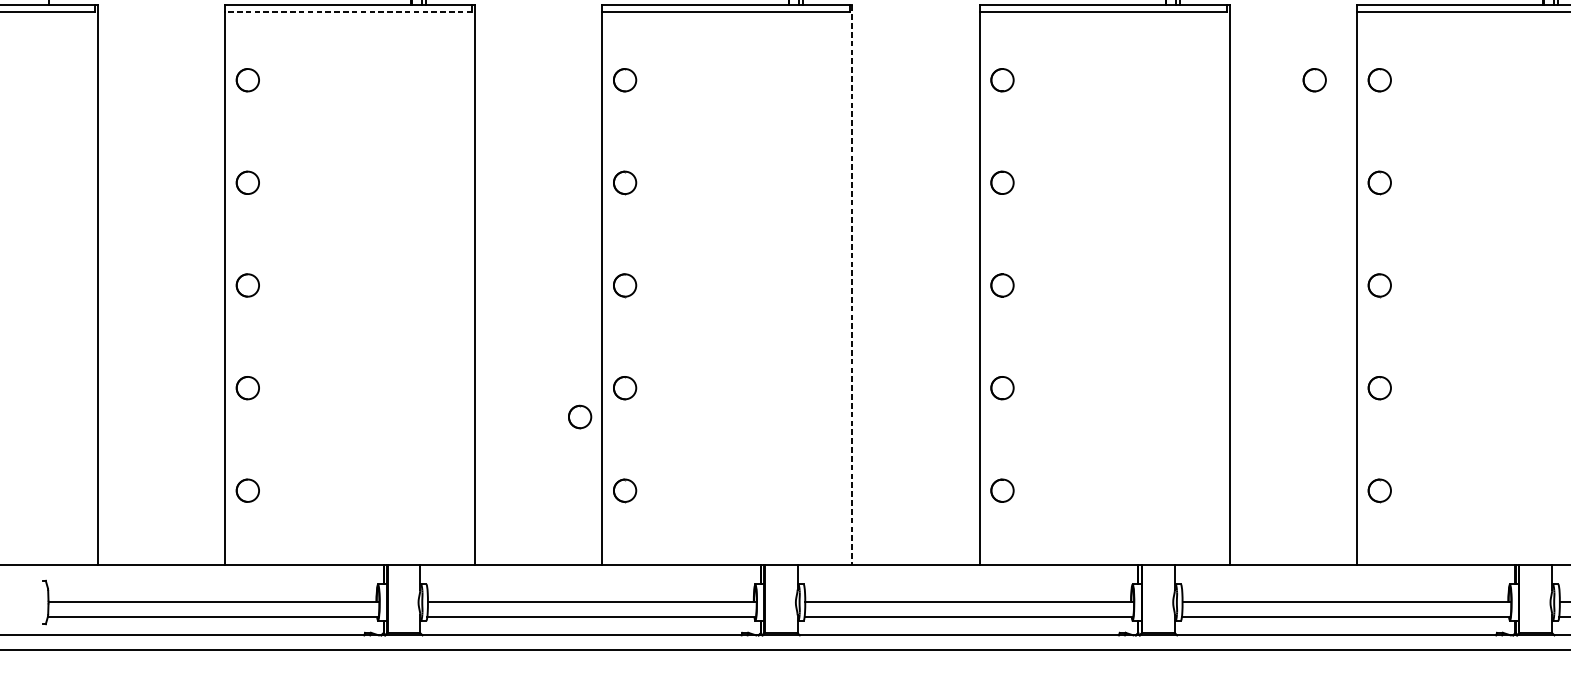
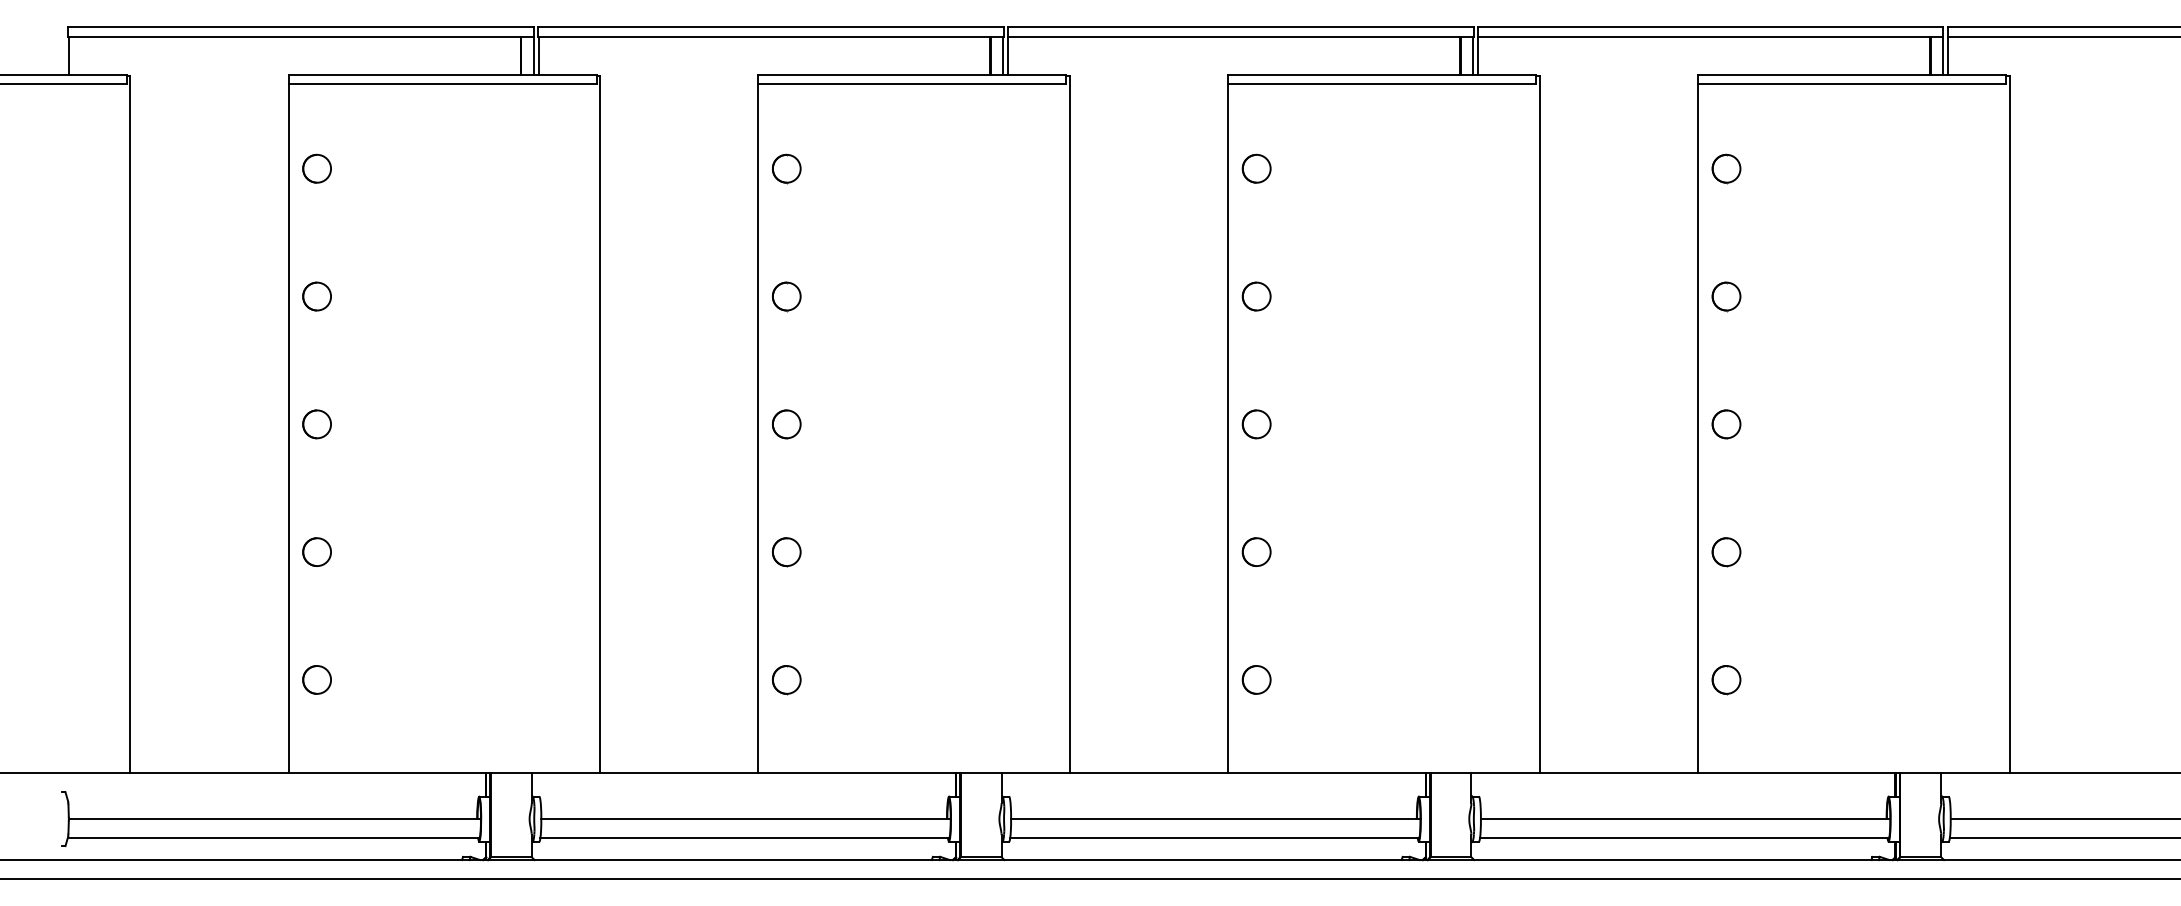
line: (348, 12) -> (442, 84), dashed -> solid
part: (1314, 79) -> (1645, 168), removed
line: (852, 285) -> (1069, 424), dashed -> solid
part: (579, 417) -> (730, 588), removed

